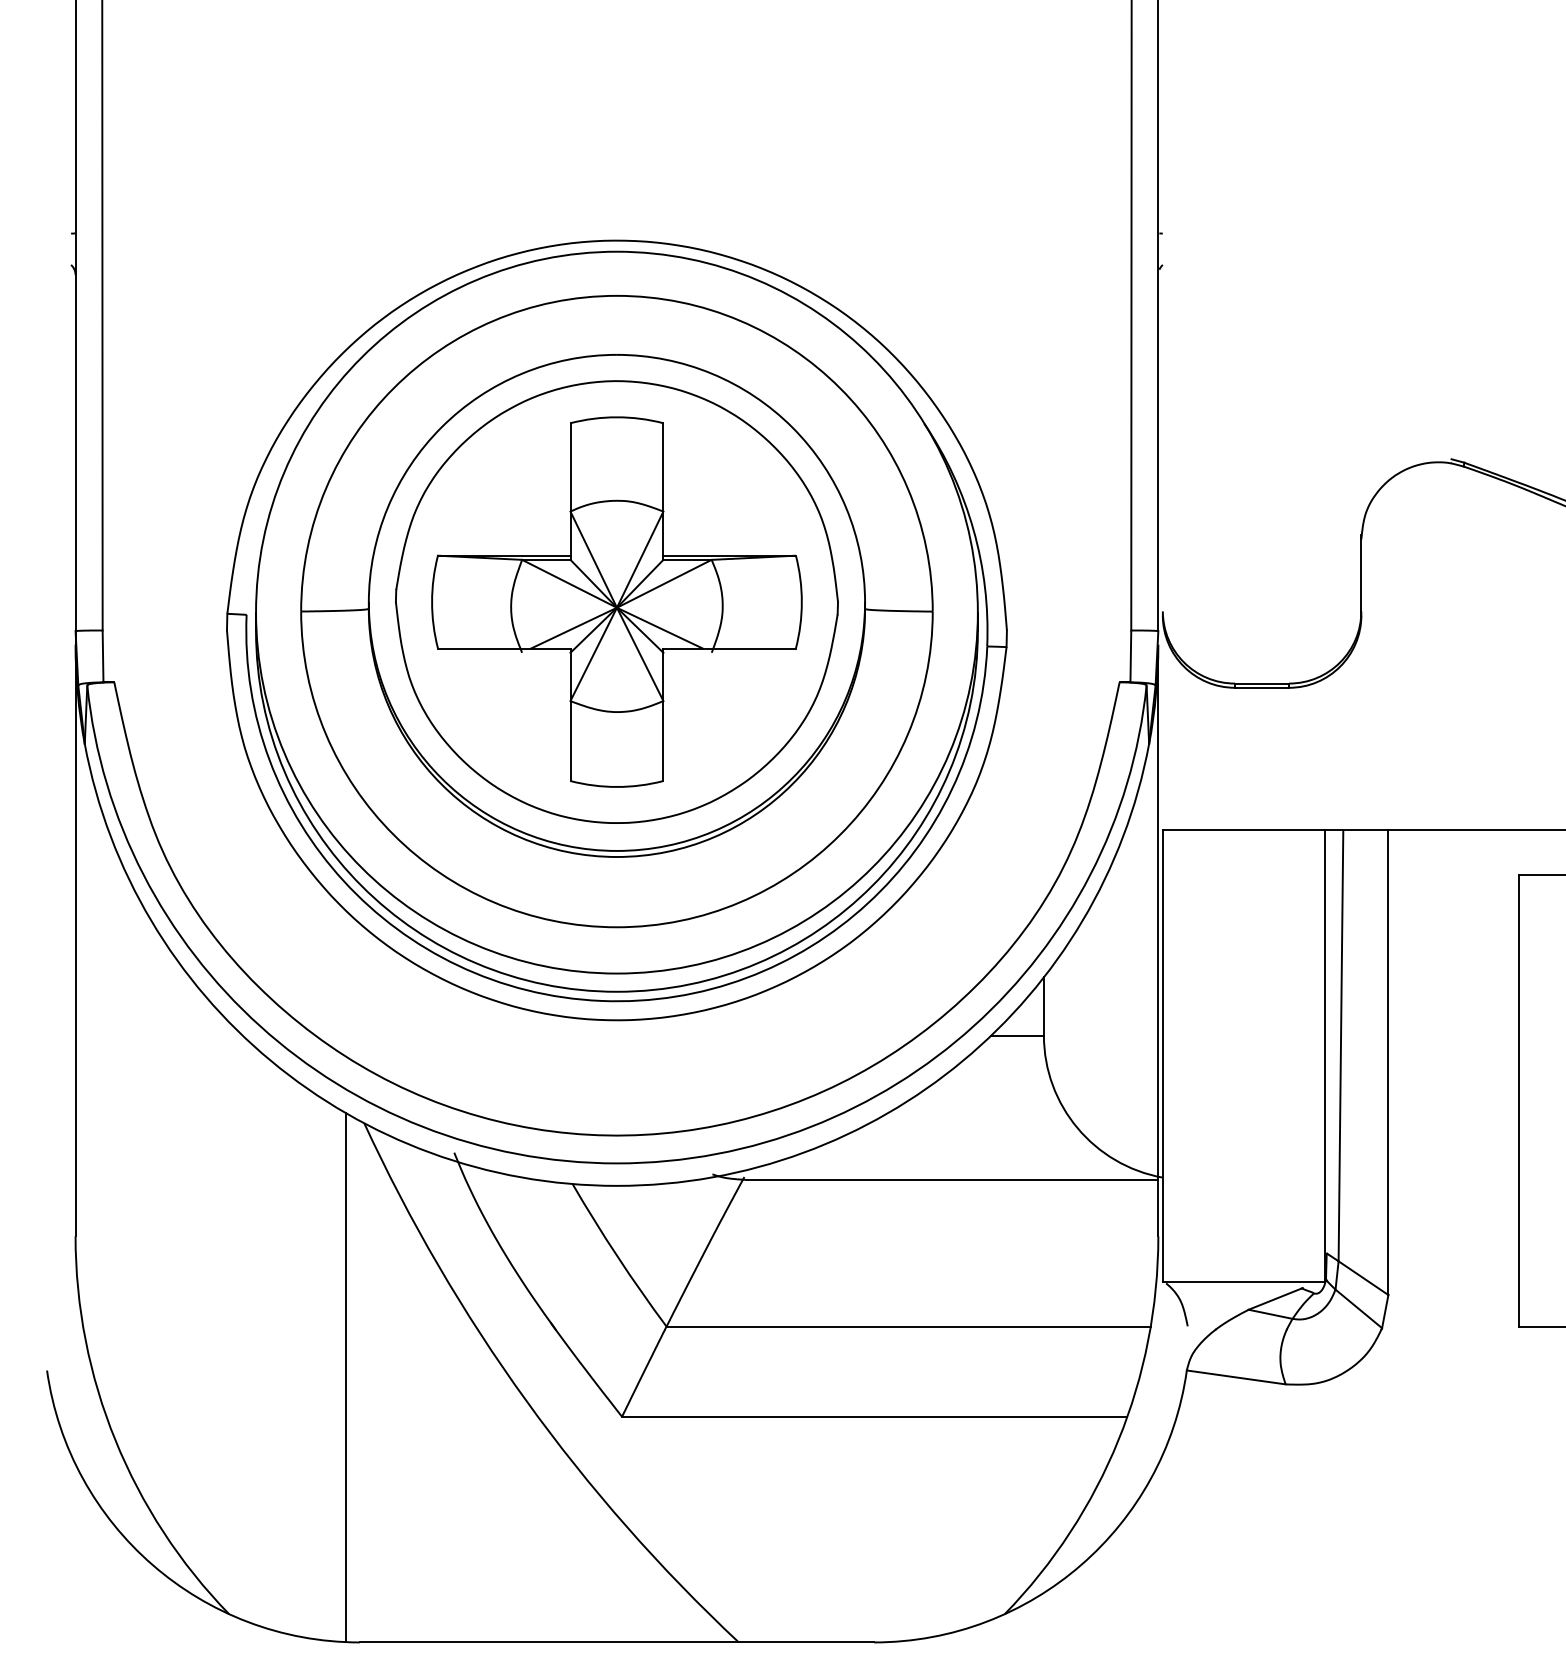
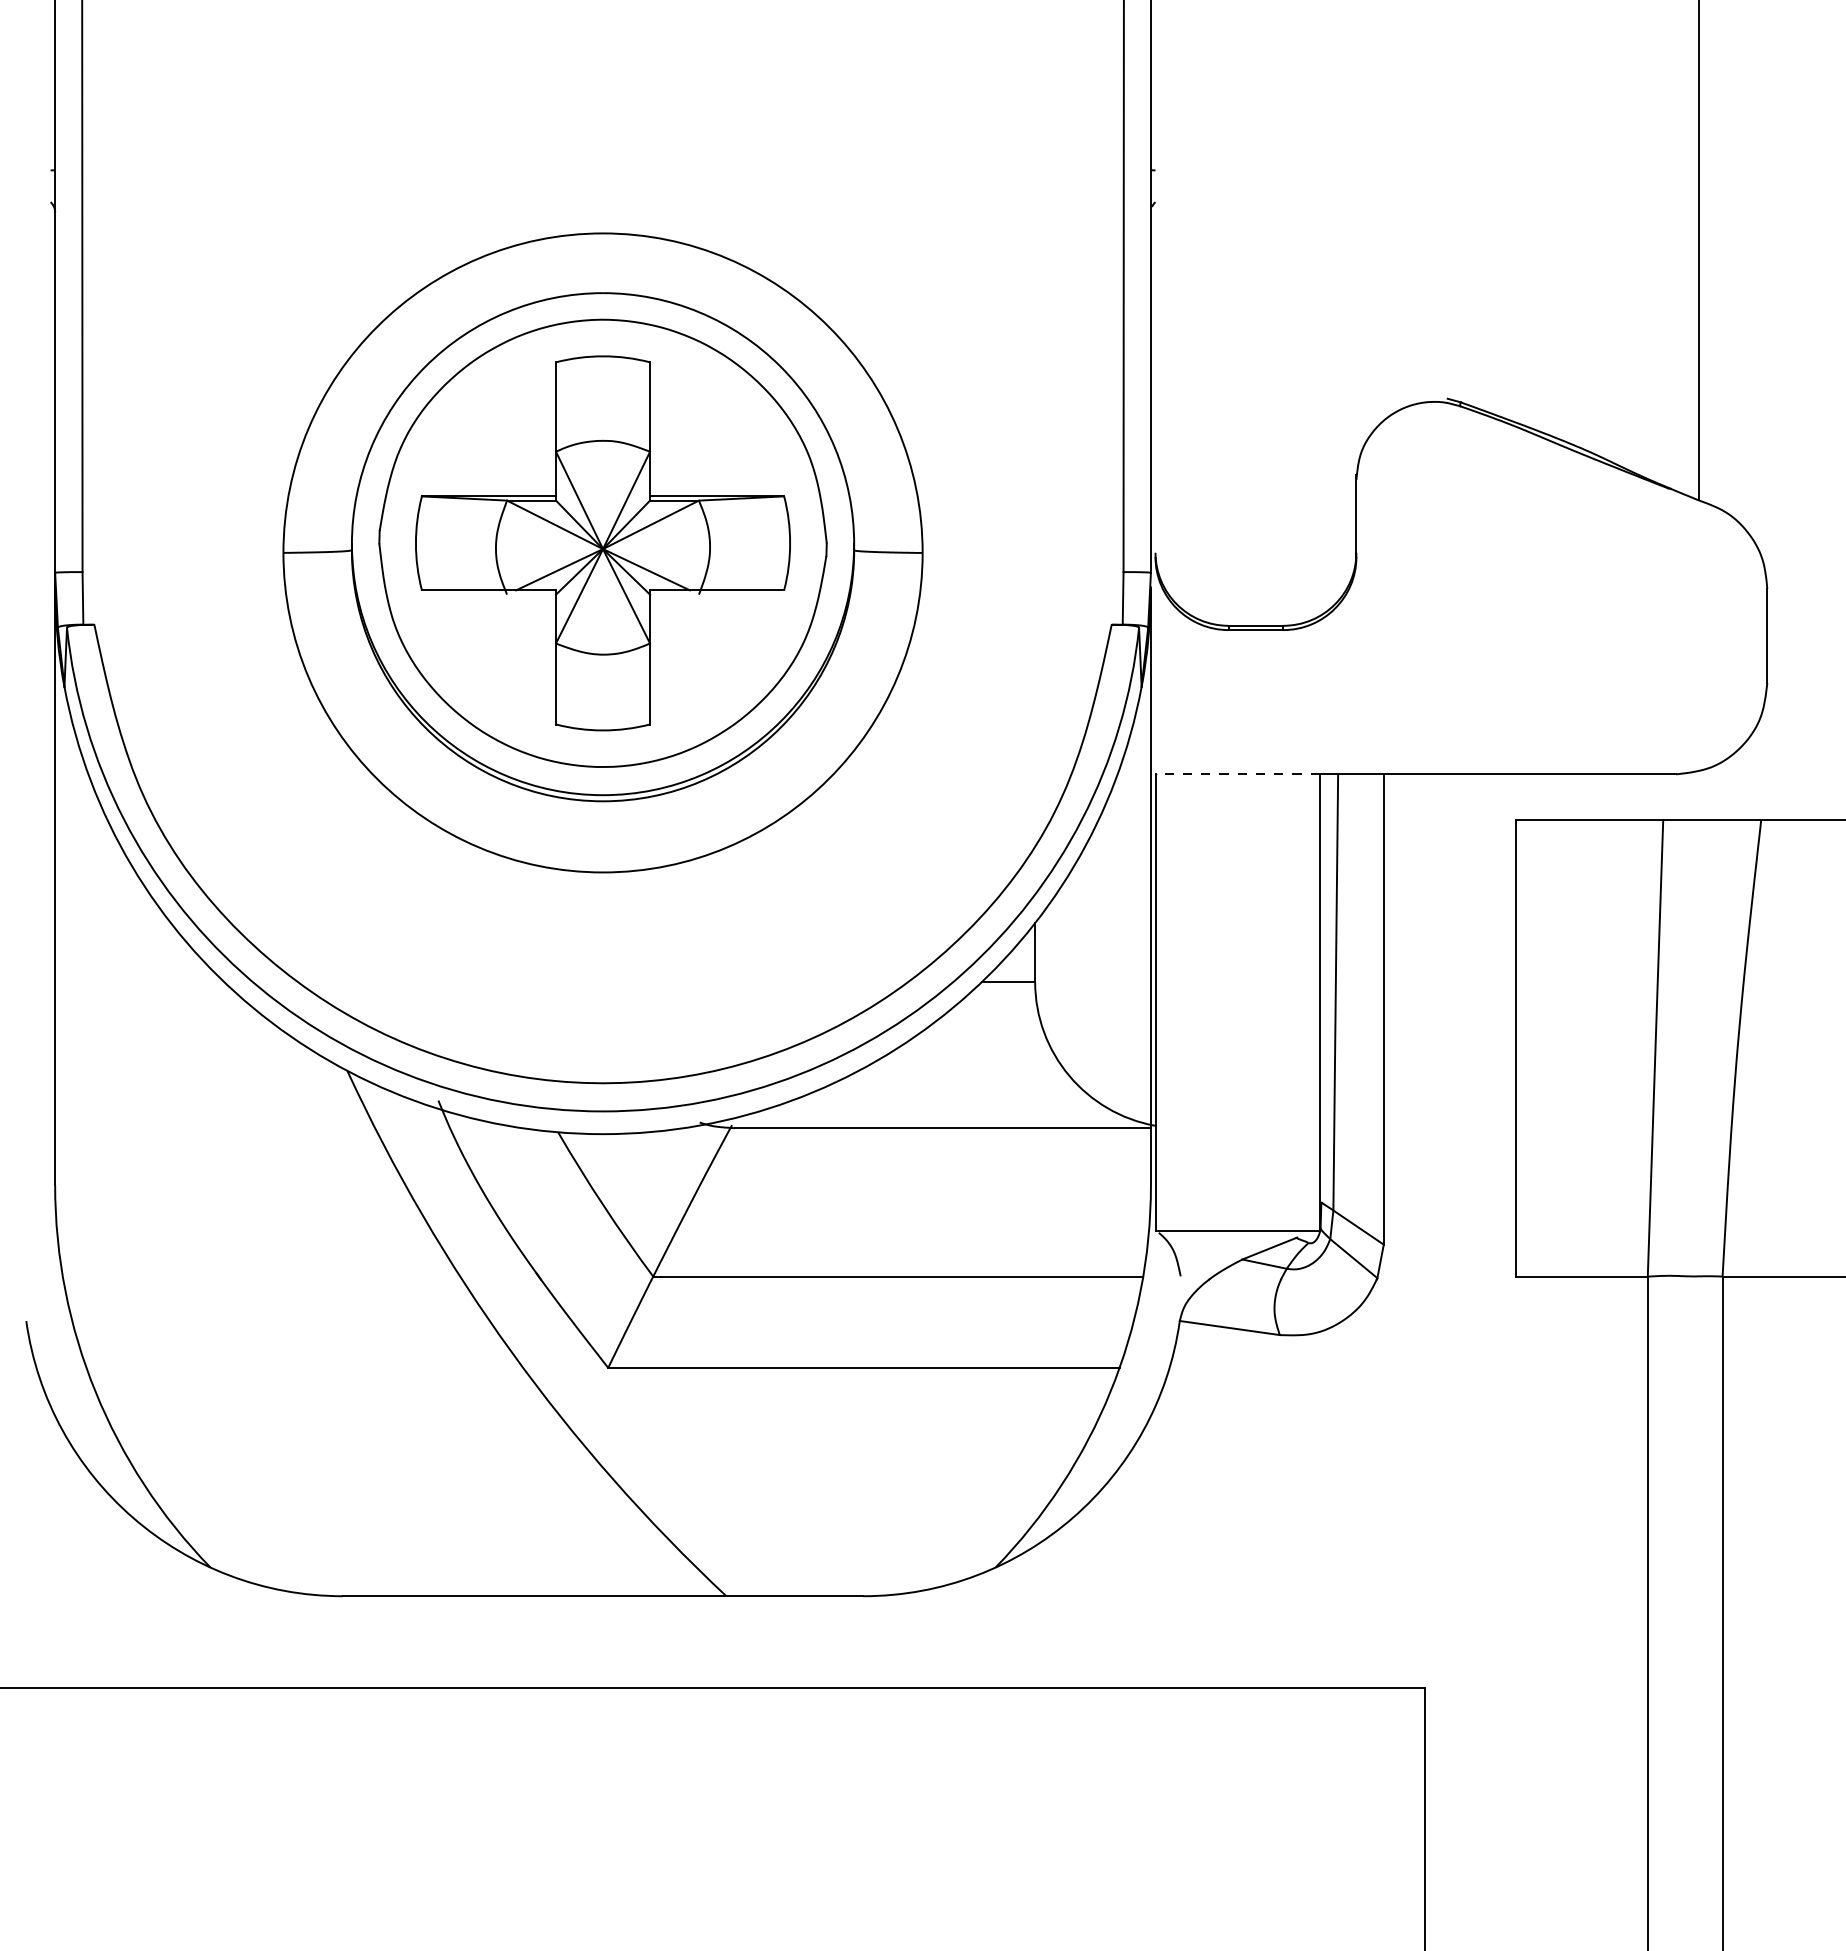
part: (616, 629) -> (602, 571), removed
line: (1243, 830) -> (1237, 774), solid -> dashed
line: (346, 1376) -> (329, 1327), removed

